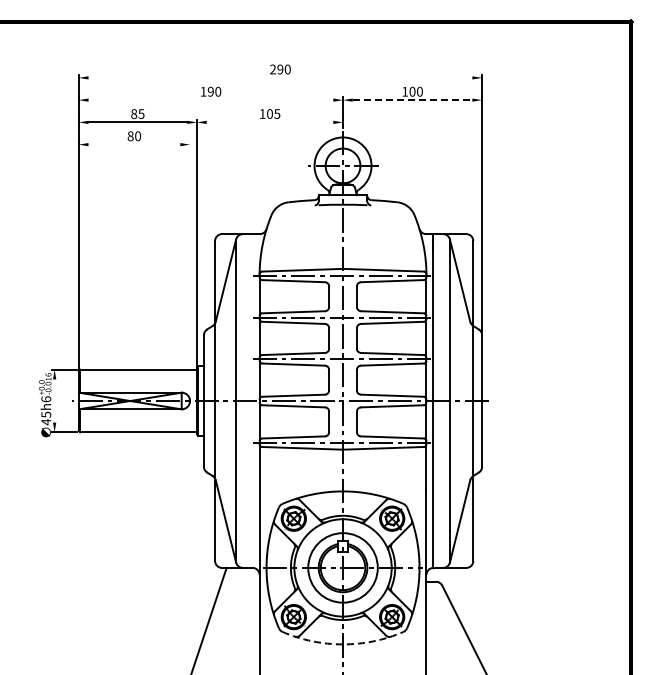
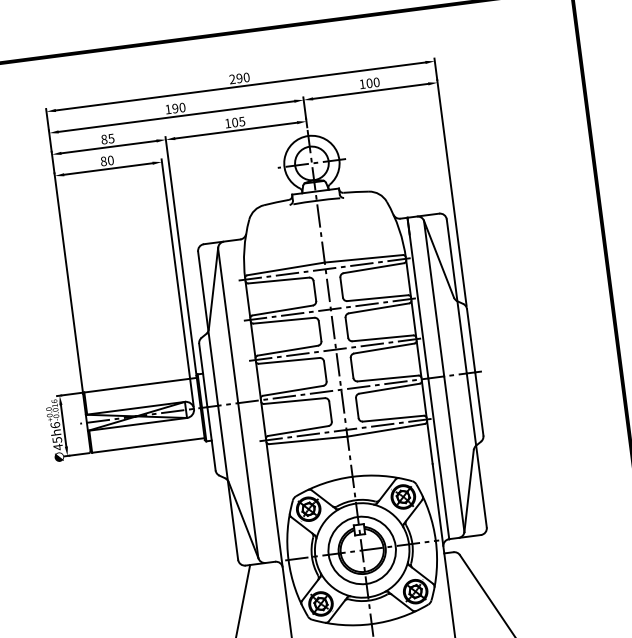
line: (280, 77) -> (240, 86), added
line: (210, 100) -> (176, 117), added
line: (412, 100) -> (370, 91), dashed -> solid
line: (269, 122) -> (235, 130), added
line: (134, 144) -> (108, 168), added
line: (190, 269) -> (178, 282), added
line: (54, 400) -> (63, 425), added
arc: (343, 644) -> (372, 624), dashed -> solid

